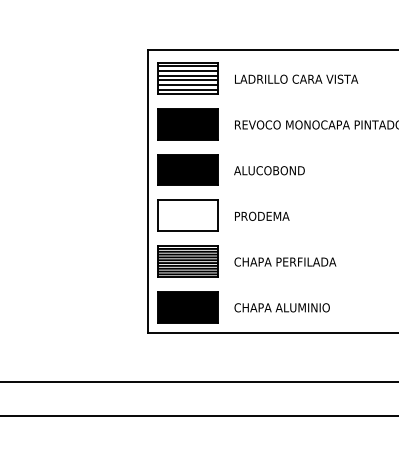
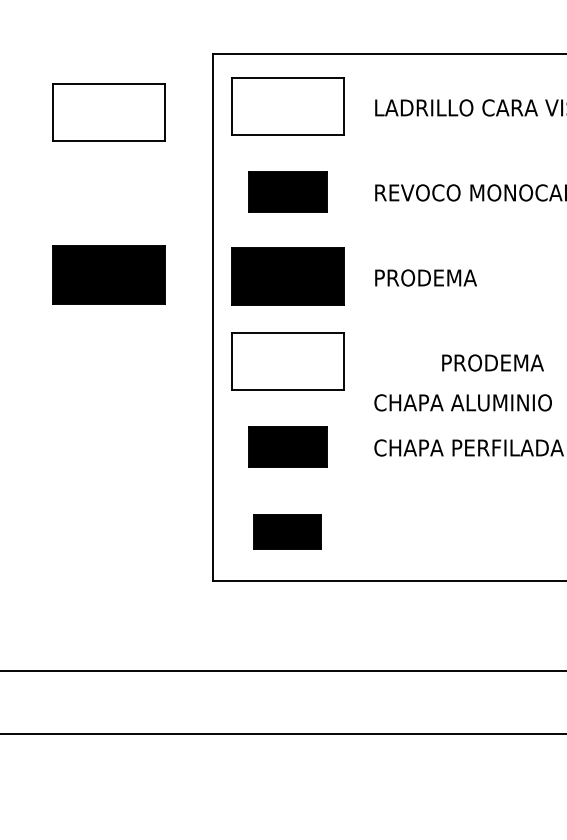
hatch: (187, 77) -> (286, 104), removed
part: (91, 81) -> (108, 112), added
part: (187, 124) -> (286, 192), size x0.7
part: (91, 168) -> (108, 273), added
text: (269, 170) -> (439, 277), ALUCOBOND -> PRODEMA
text: (262, 215) -> (493, 361), moved
part: (187, 261) -> (286, 446), size x0.7
part: (187, 307) -> (286, 532), size x0.6
text: (281, 307) -> (461, 402), moved

